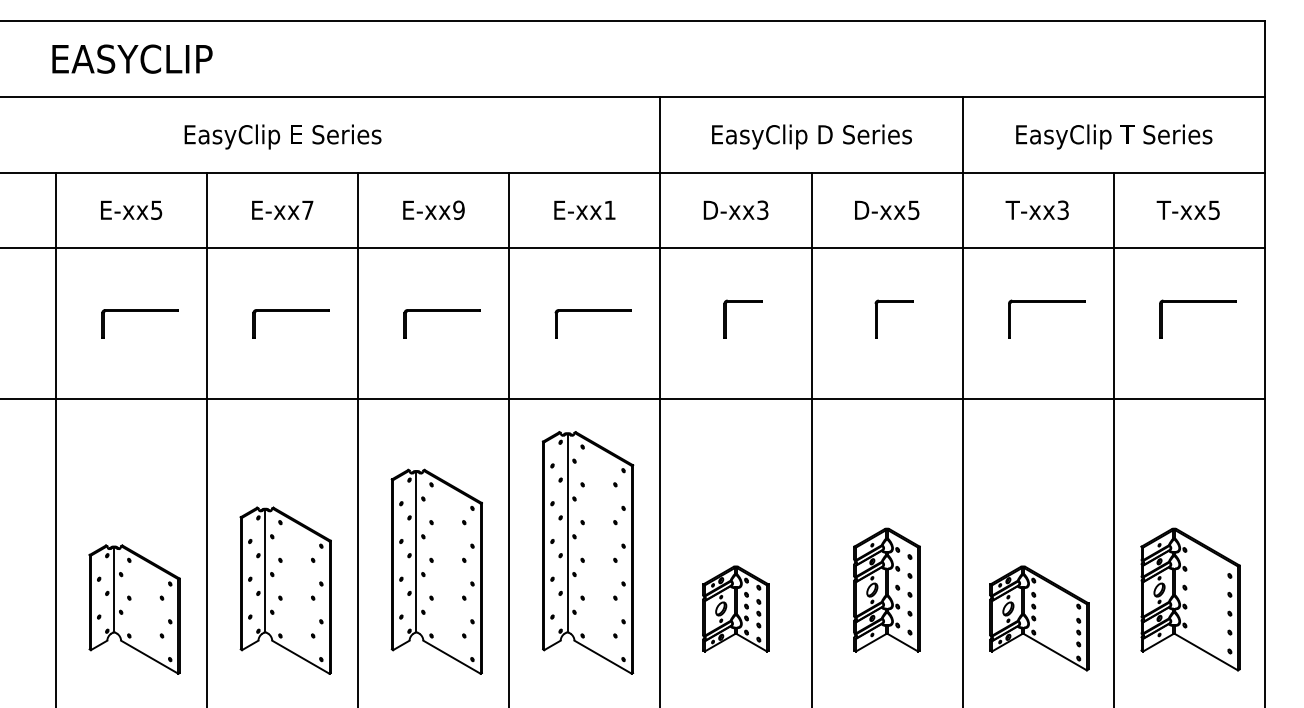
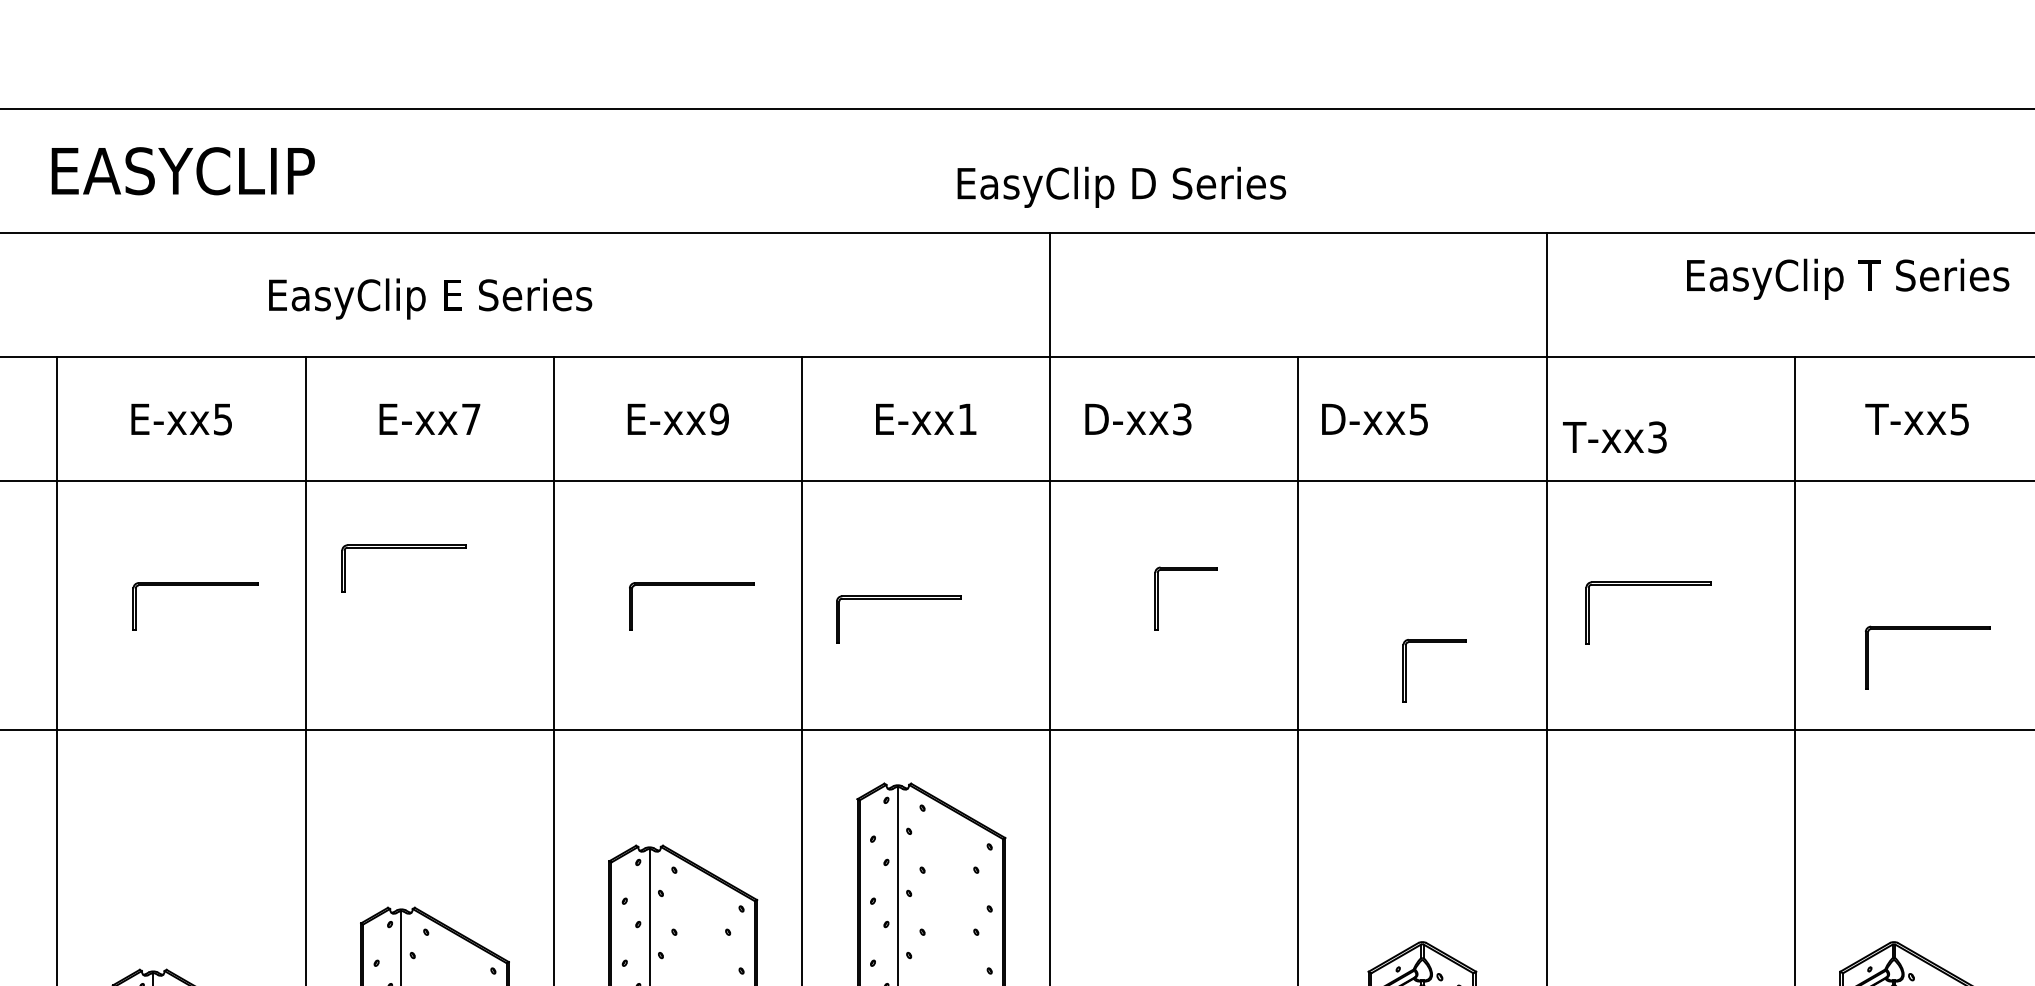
text: (811, 136) -> (1120, 186), moved
text: (1114, 136) -> (1848, 278), moved
text: (735, 209) -> (1137, 418), moved
text: (887, 209) -> (1375, 418), moved
text: (1036, 209) -> (1613, 436), moved
part: (893, 302) -> (1432, 643), moved
part: (1046, 302) -> (1648, 585), moved
part: (1197, 302) -> (1927, 629), moved
part: (290, 311) -> (403, 547), moved
part: (592, 311) -> (897, 598), moved

